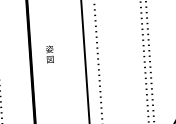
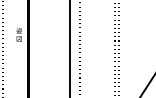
text: (48, 53) -> (18, 34), moved

